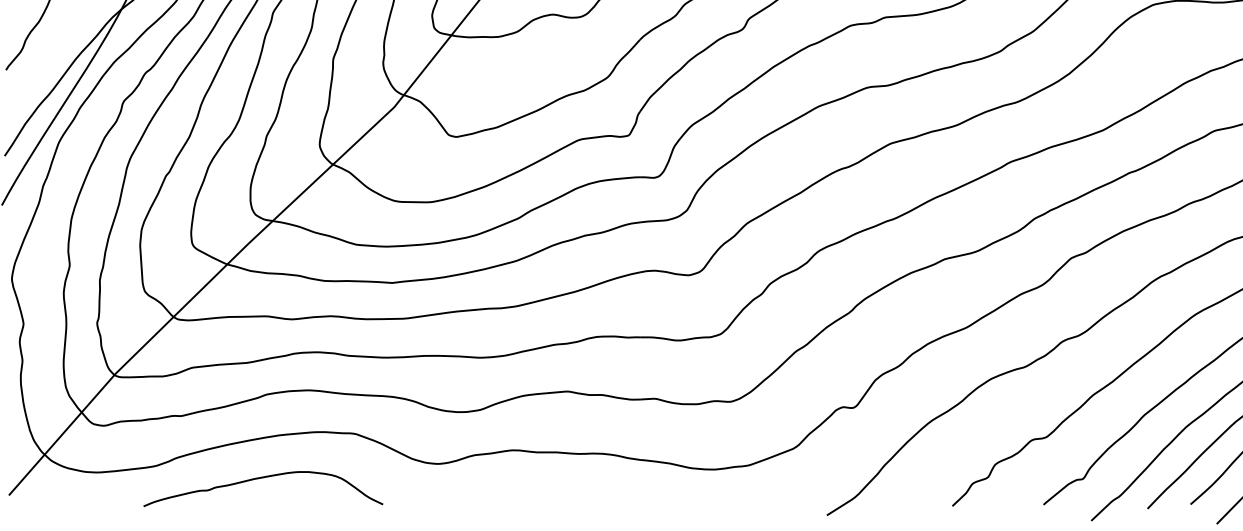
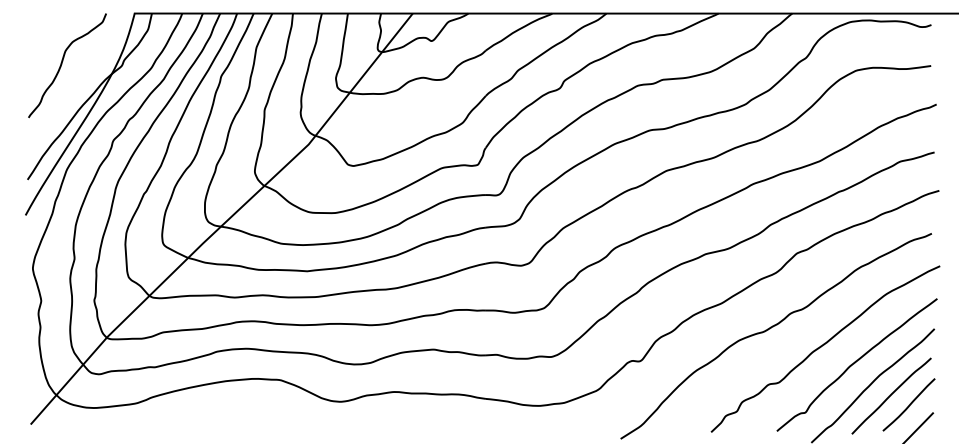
curve: (258, 480) -> (210, 413), removed

